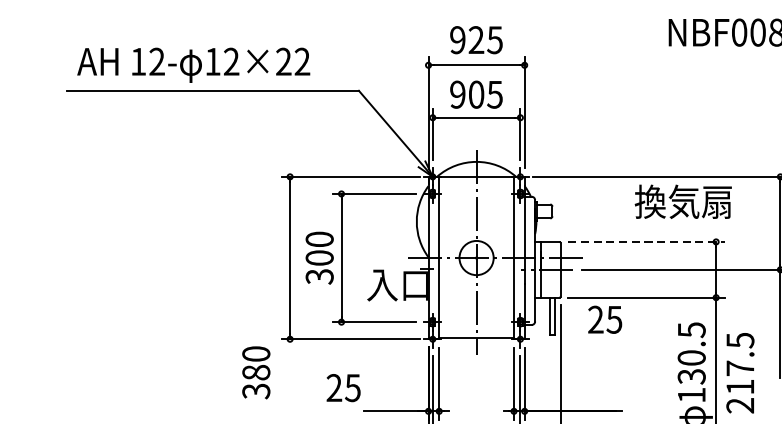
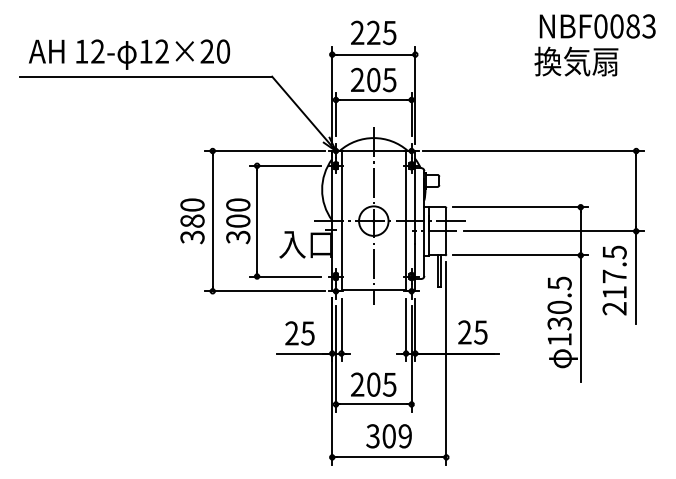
text: (457, 40) -> (357, 33), 925 -> 225
text: (302, 61) -> (223, 51), 12×22 -> 12×20
text: (457, 95) -> (357, 80), 905 -> 205
text: (683, 201) -> (576, 61), moved
line: (646, 242) -> (520, 207), dashed -> solid
text: (604, 319) -> (472, 332), moved
text: (256, 373) -> (192, 221), moved
text: (740, 373) -> (614, 280), moved
text: (343, 388) -> (299, 333), moved

